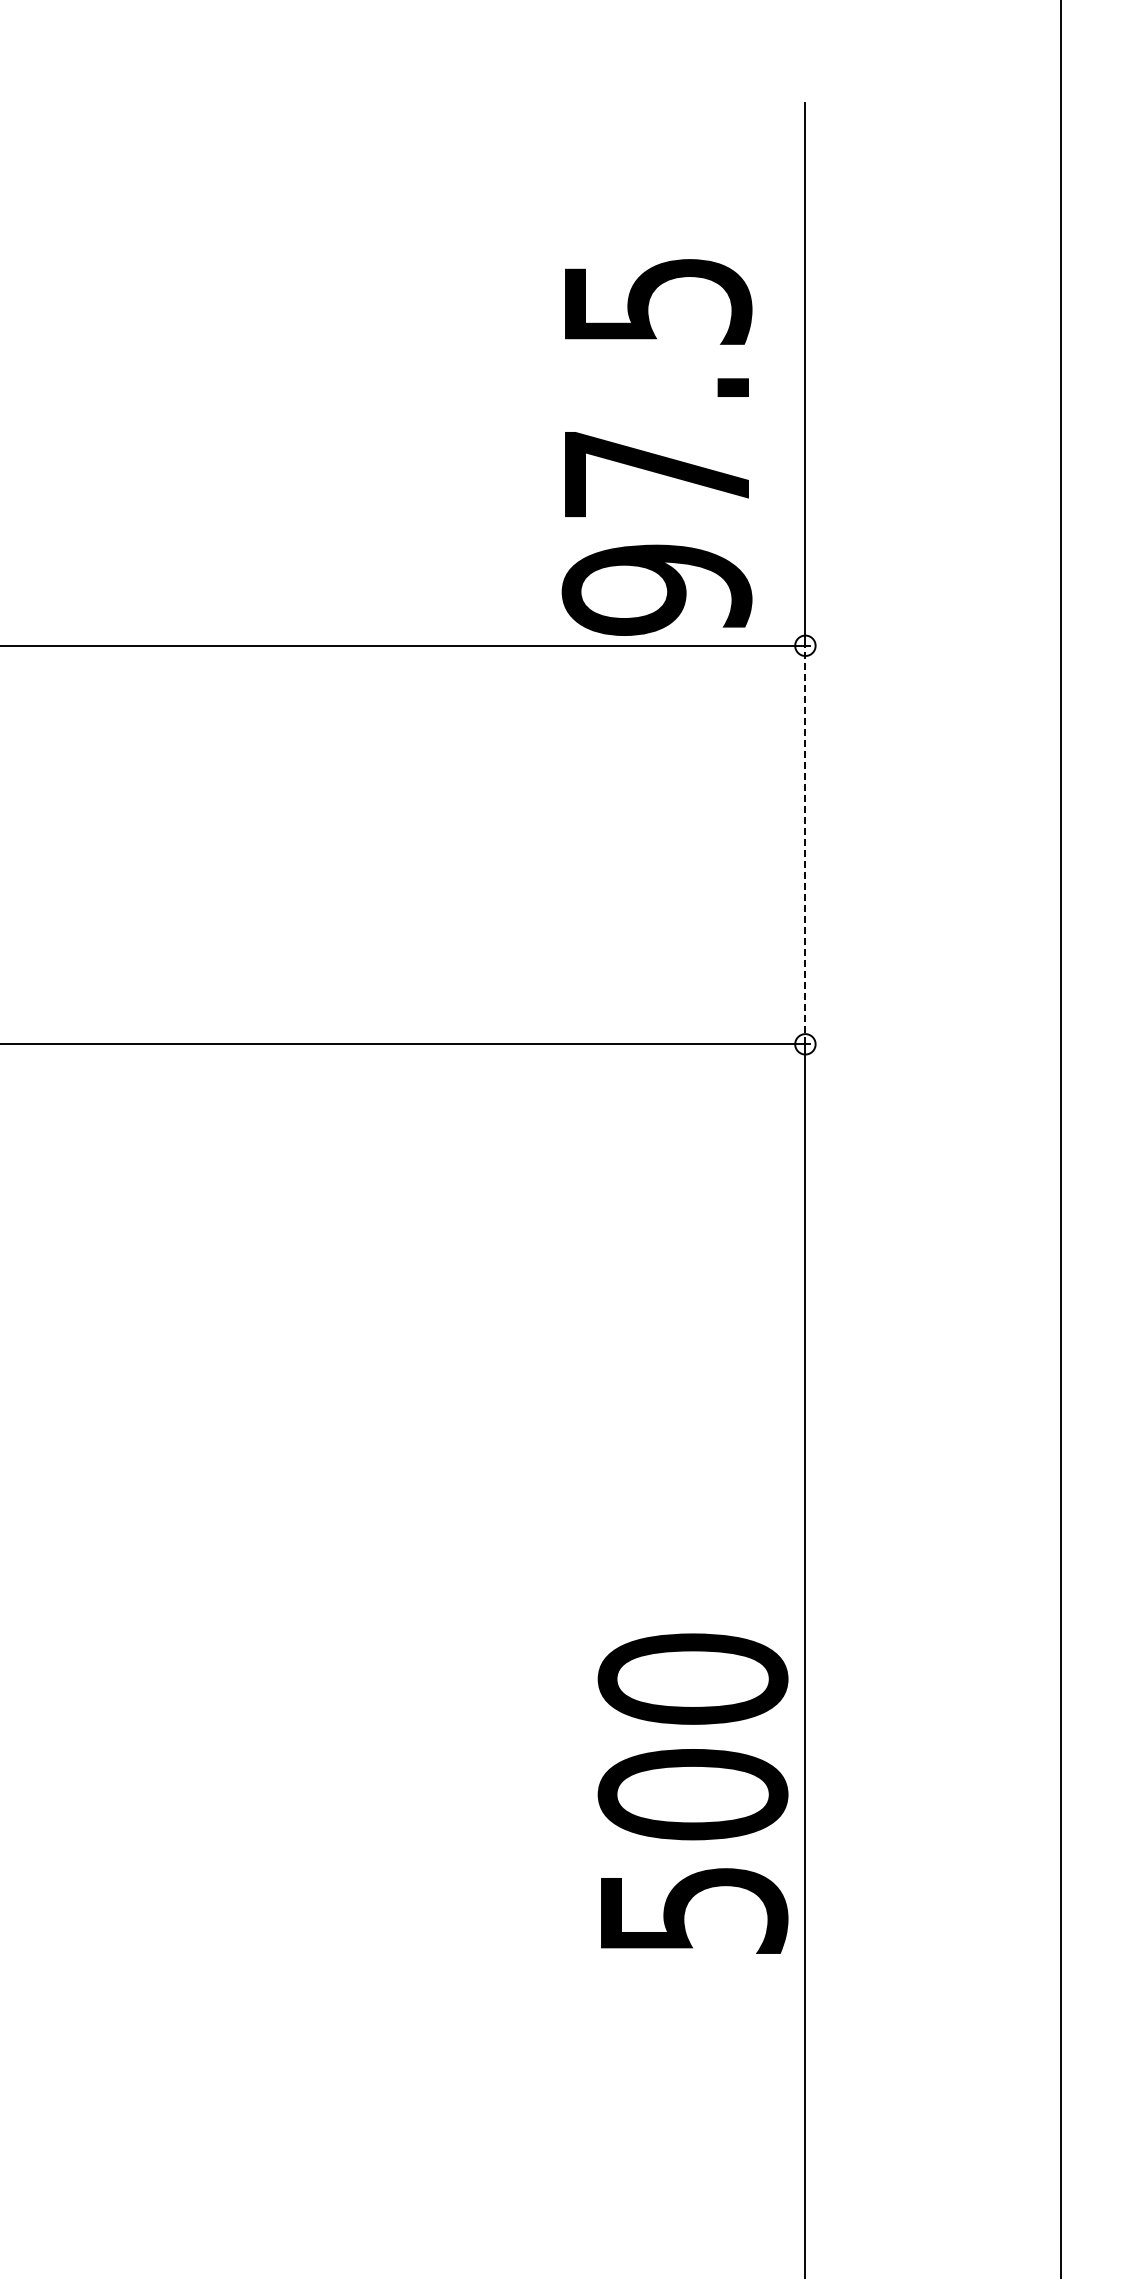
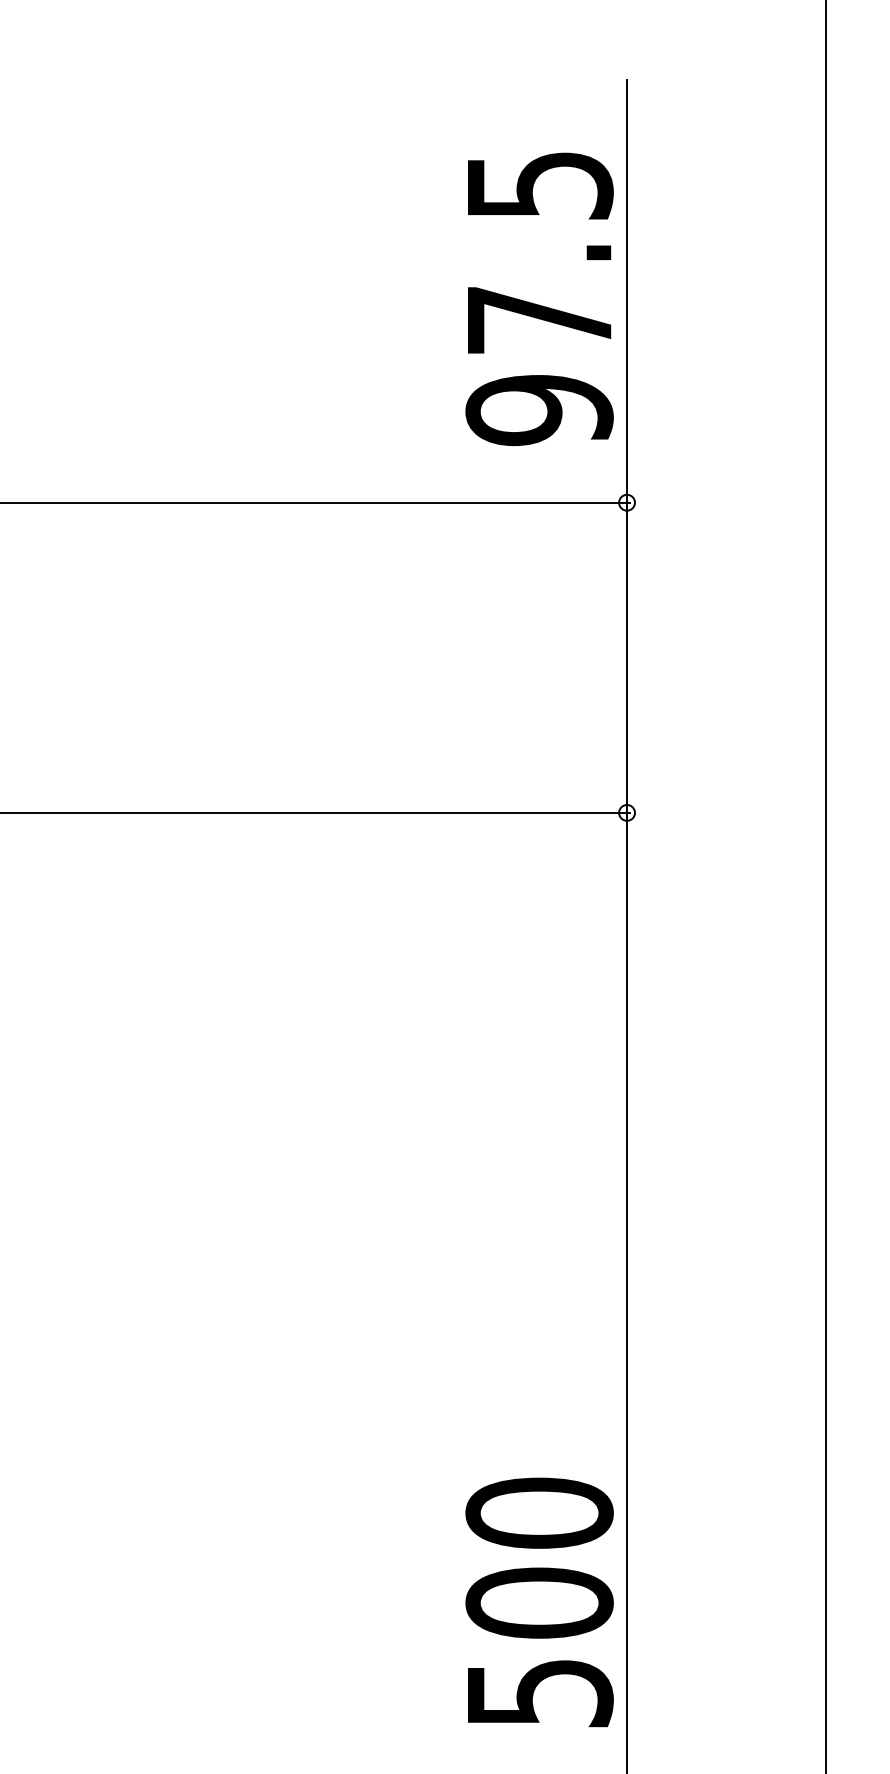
text: (656, 447) -> (539, 299), moved
line: (805, 844) -> (627, 657), dashed -> solid
text: (692, 1793) -> (539, 1602), moved

